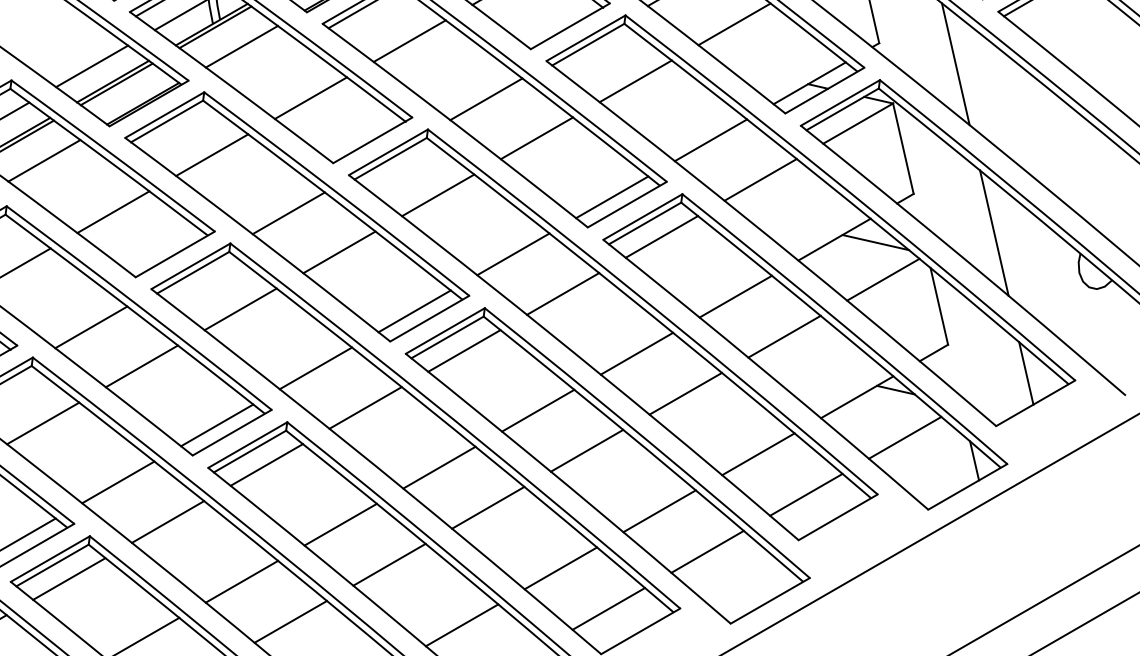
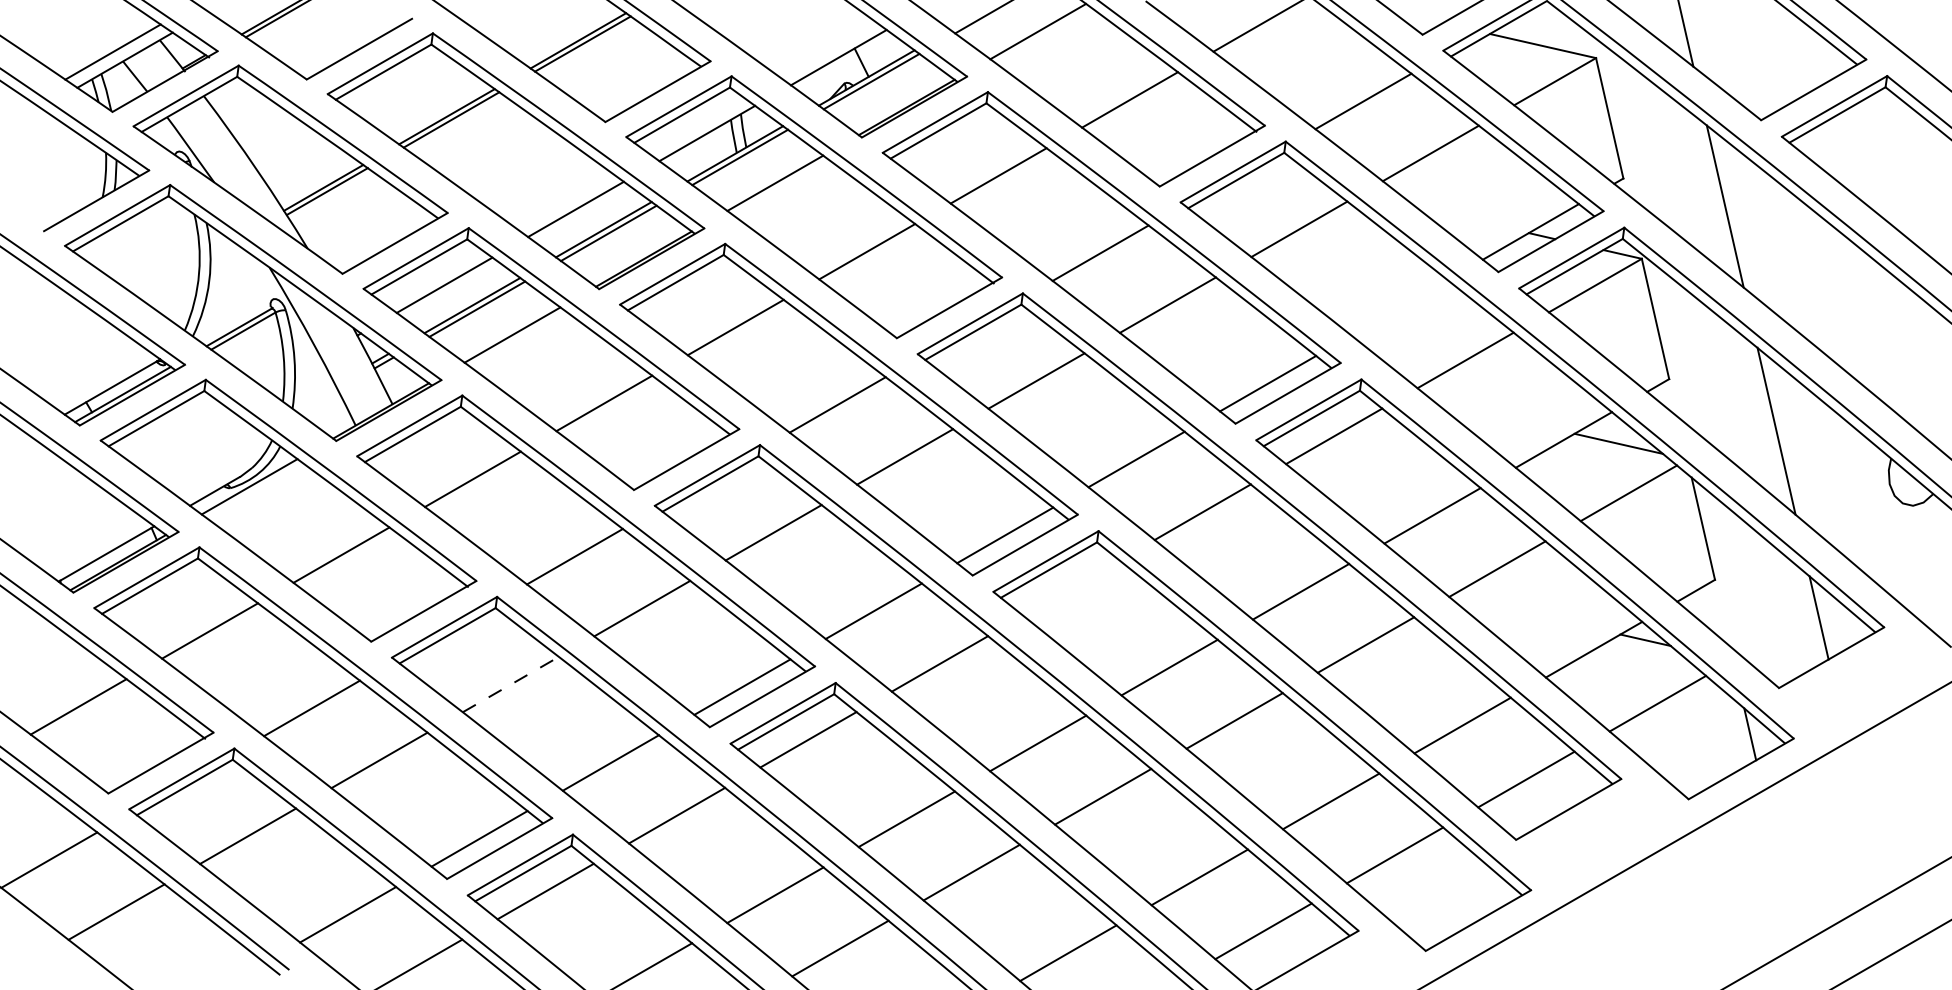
line: (710, 140) -> (1399, 307), removed
line: (464, 350) -> (1071, 587), removed
line: (43, 423) -> (511, 684), solid -> dashed

